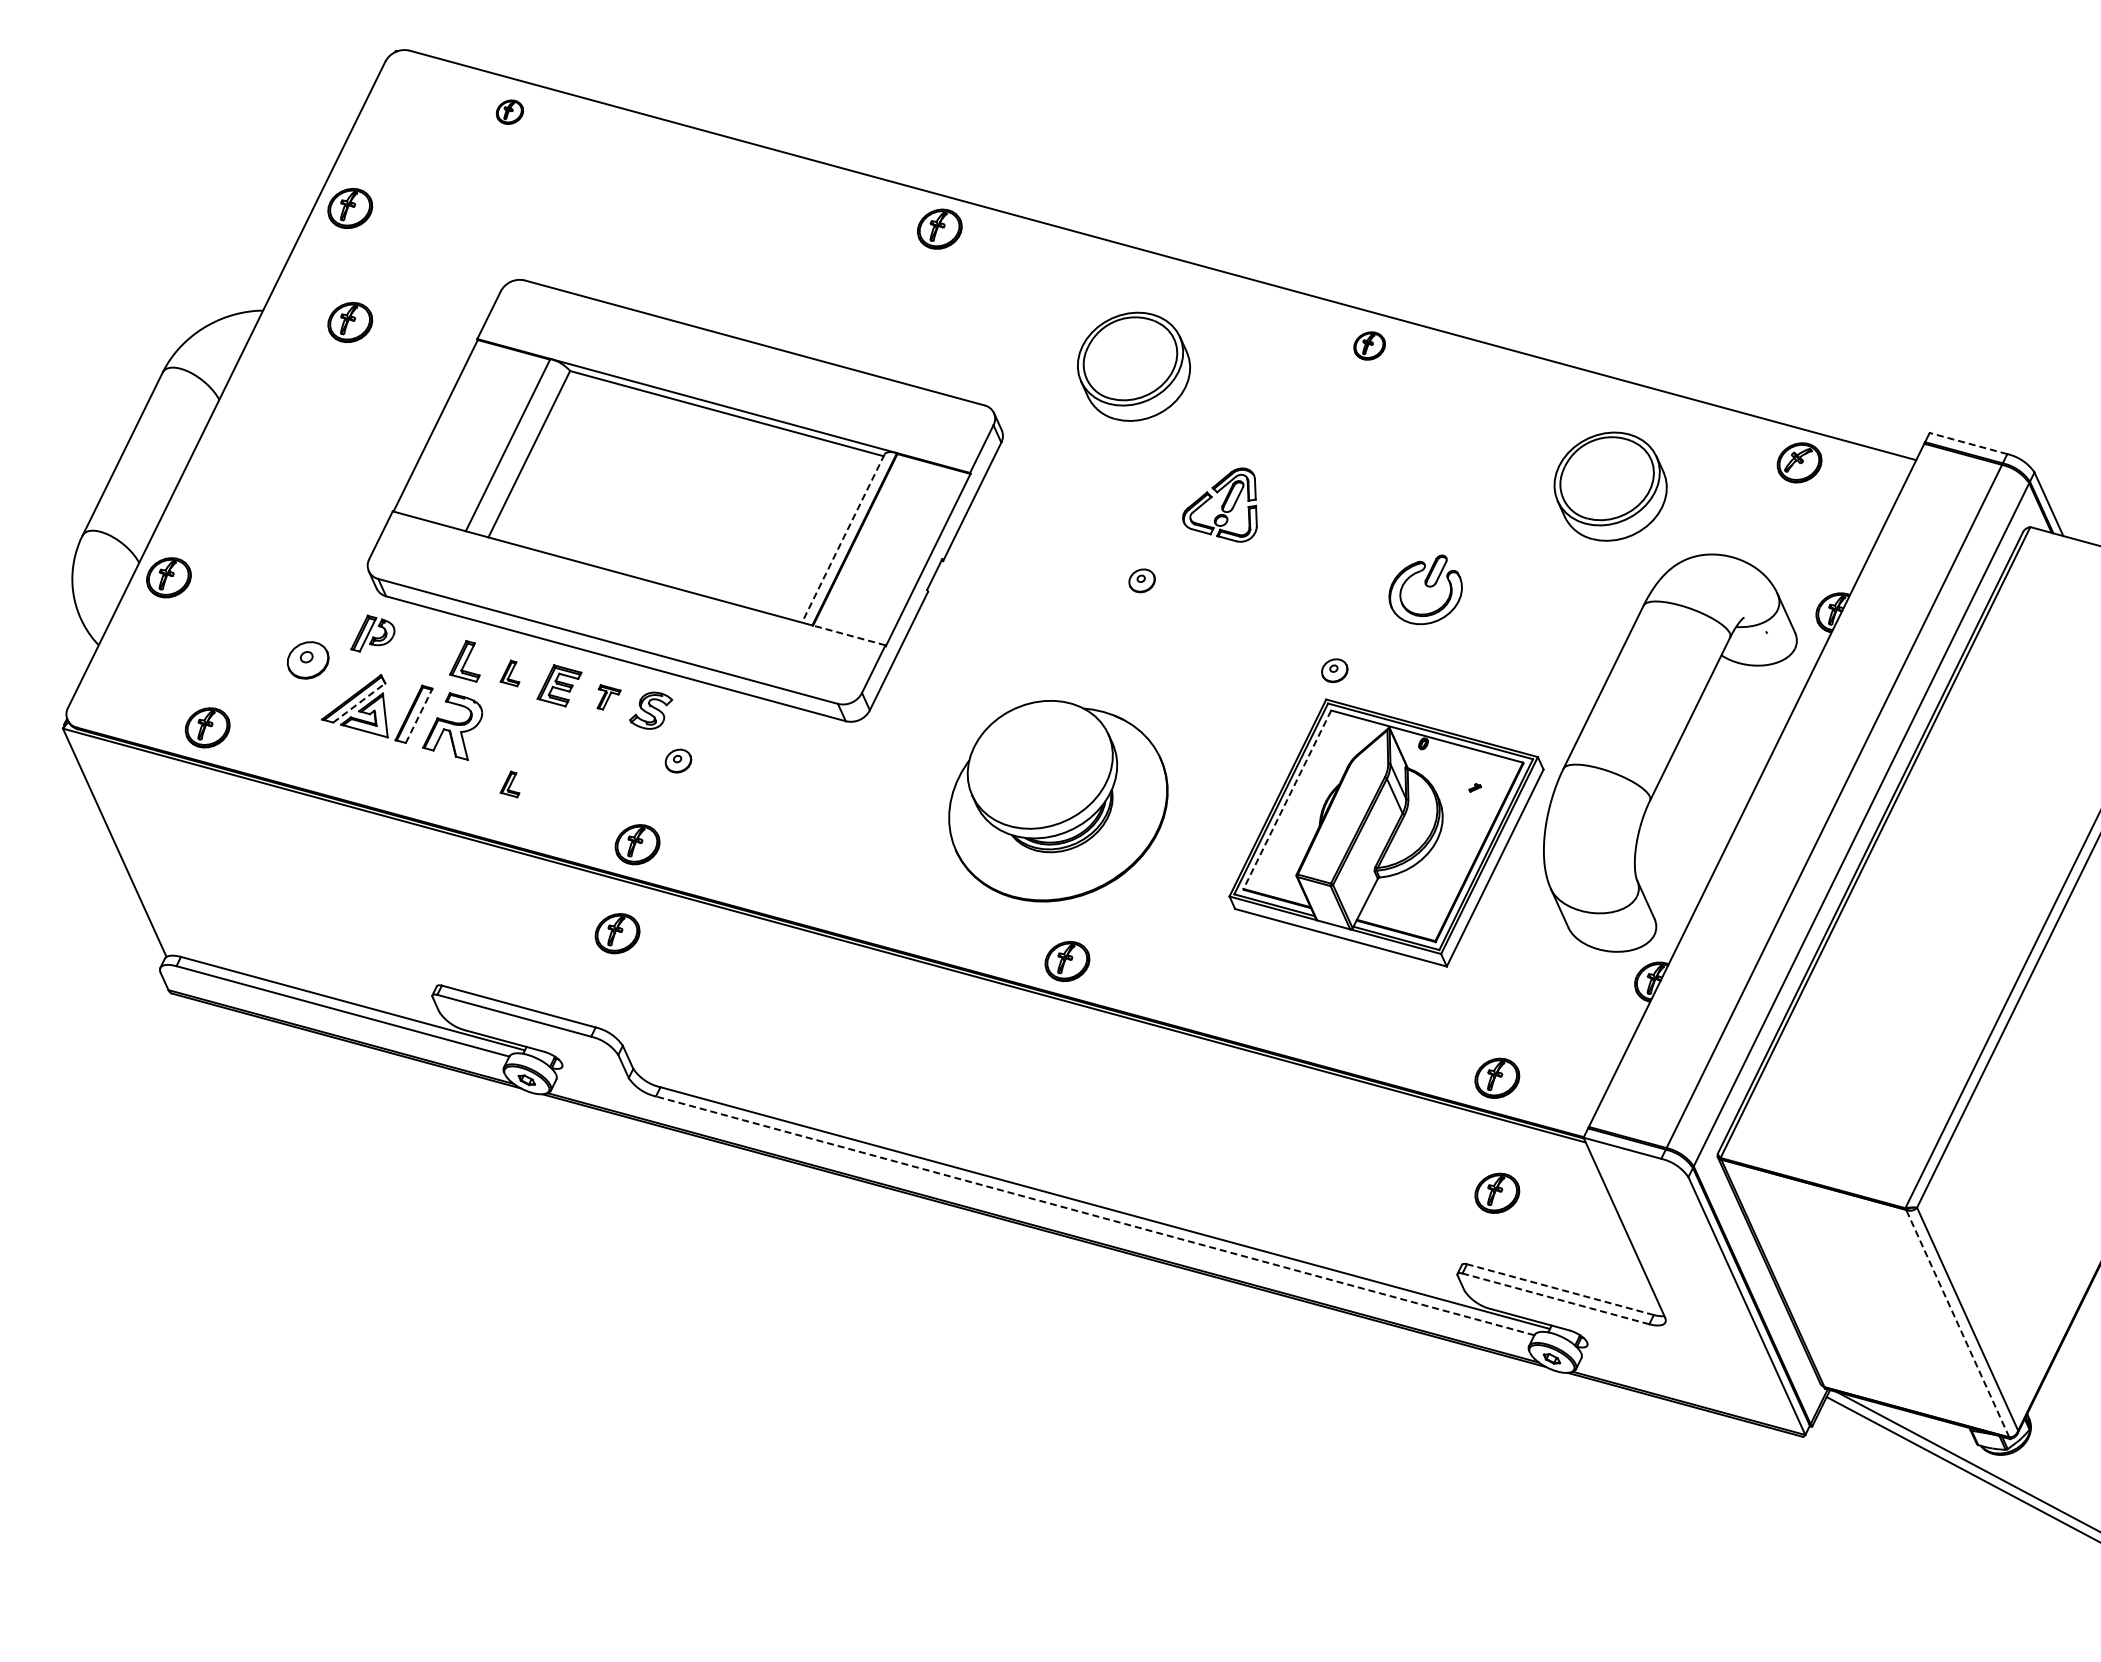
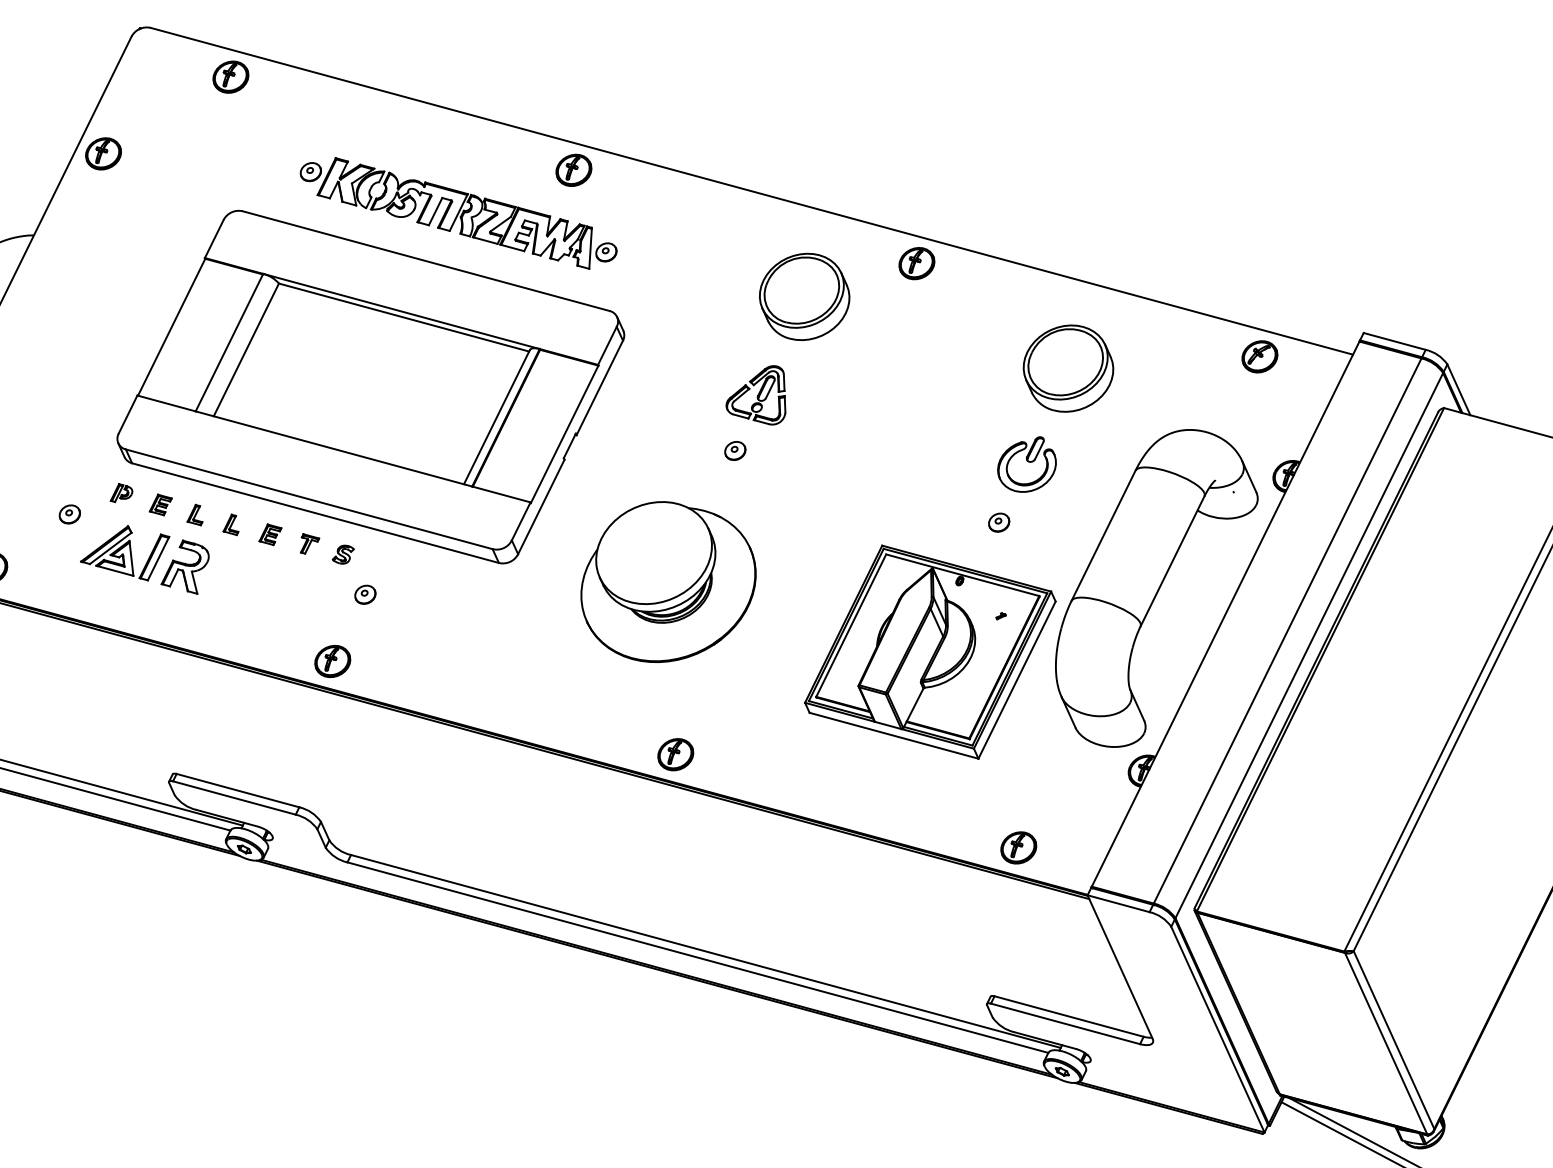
part: (509, 111) -> (230, 76), size x1.67
part: (795, 282) -> (458, 212), added
part: (350, 322) -> (103, 244), removed
part: (1369, 345) -> (916, 263), size x1.43
part: (1133, 366) -> (804, 296), moved
line: (1968, 443) -> (1394, 341), dashed -> solid
part: (1610, 486) -> (1068, 368), moved
part: (1219, 504) -> (755, 394), moved
line: (843, 538) -> (497, 417), dashed -> solid
part: (1425, 589) -> (1026, 464), moved
part: (372, 633) -> (121, 492), size x0.62
line: (848, 635) -> (501, 494), dashed -> solid
part: (421, 648) -> (160, 504), added
part: (307, 660) -> (69, 514), size x0.62
part: (464, 660) -> (194, 514), size x0.62
part: (1334, 670) -> (998, 522), moved
part: (559, 685) -> (270, 534), size x0.62
line: (359, 702) -> (110, 548), dashed -> solid
part: (650, 710) -> (343, 554), size x0.62
line: (419, 715) -> (158, 558), dashed -> solid
part: (509, 784) -> (230, 613), removed
line: (1287, 800) -> (851, 626), dashed -> solid
part: (1058, 801) -> (668, 582), moved
part: (617, 933) -> (316, 732), removed
part: (1497, 1192) -> (1018, 939), removed
line: (1094, 1215) -> (697, 957), dashed -> solid
line: (1560, 1289) -> (1069, 1016), dashed -> solid
line: (1555, 1298) -> (1065, 1023), dashed -> solid
line: (1957, 1323) -> (1385, 1043), dashed -> solid

